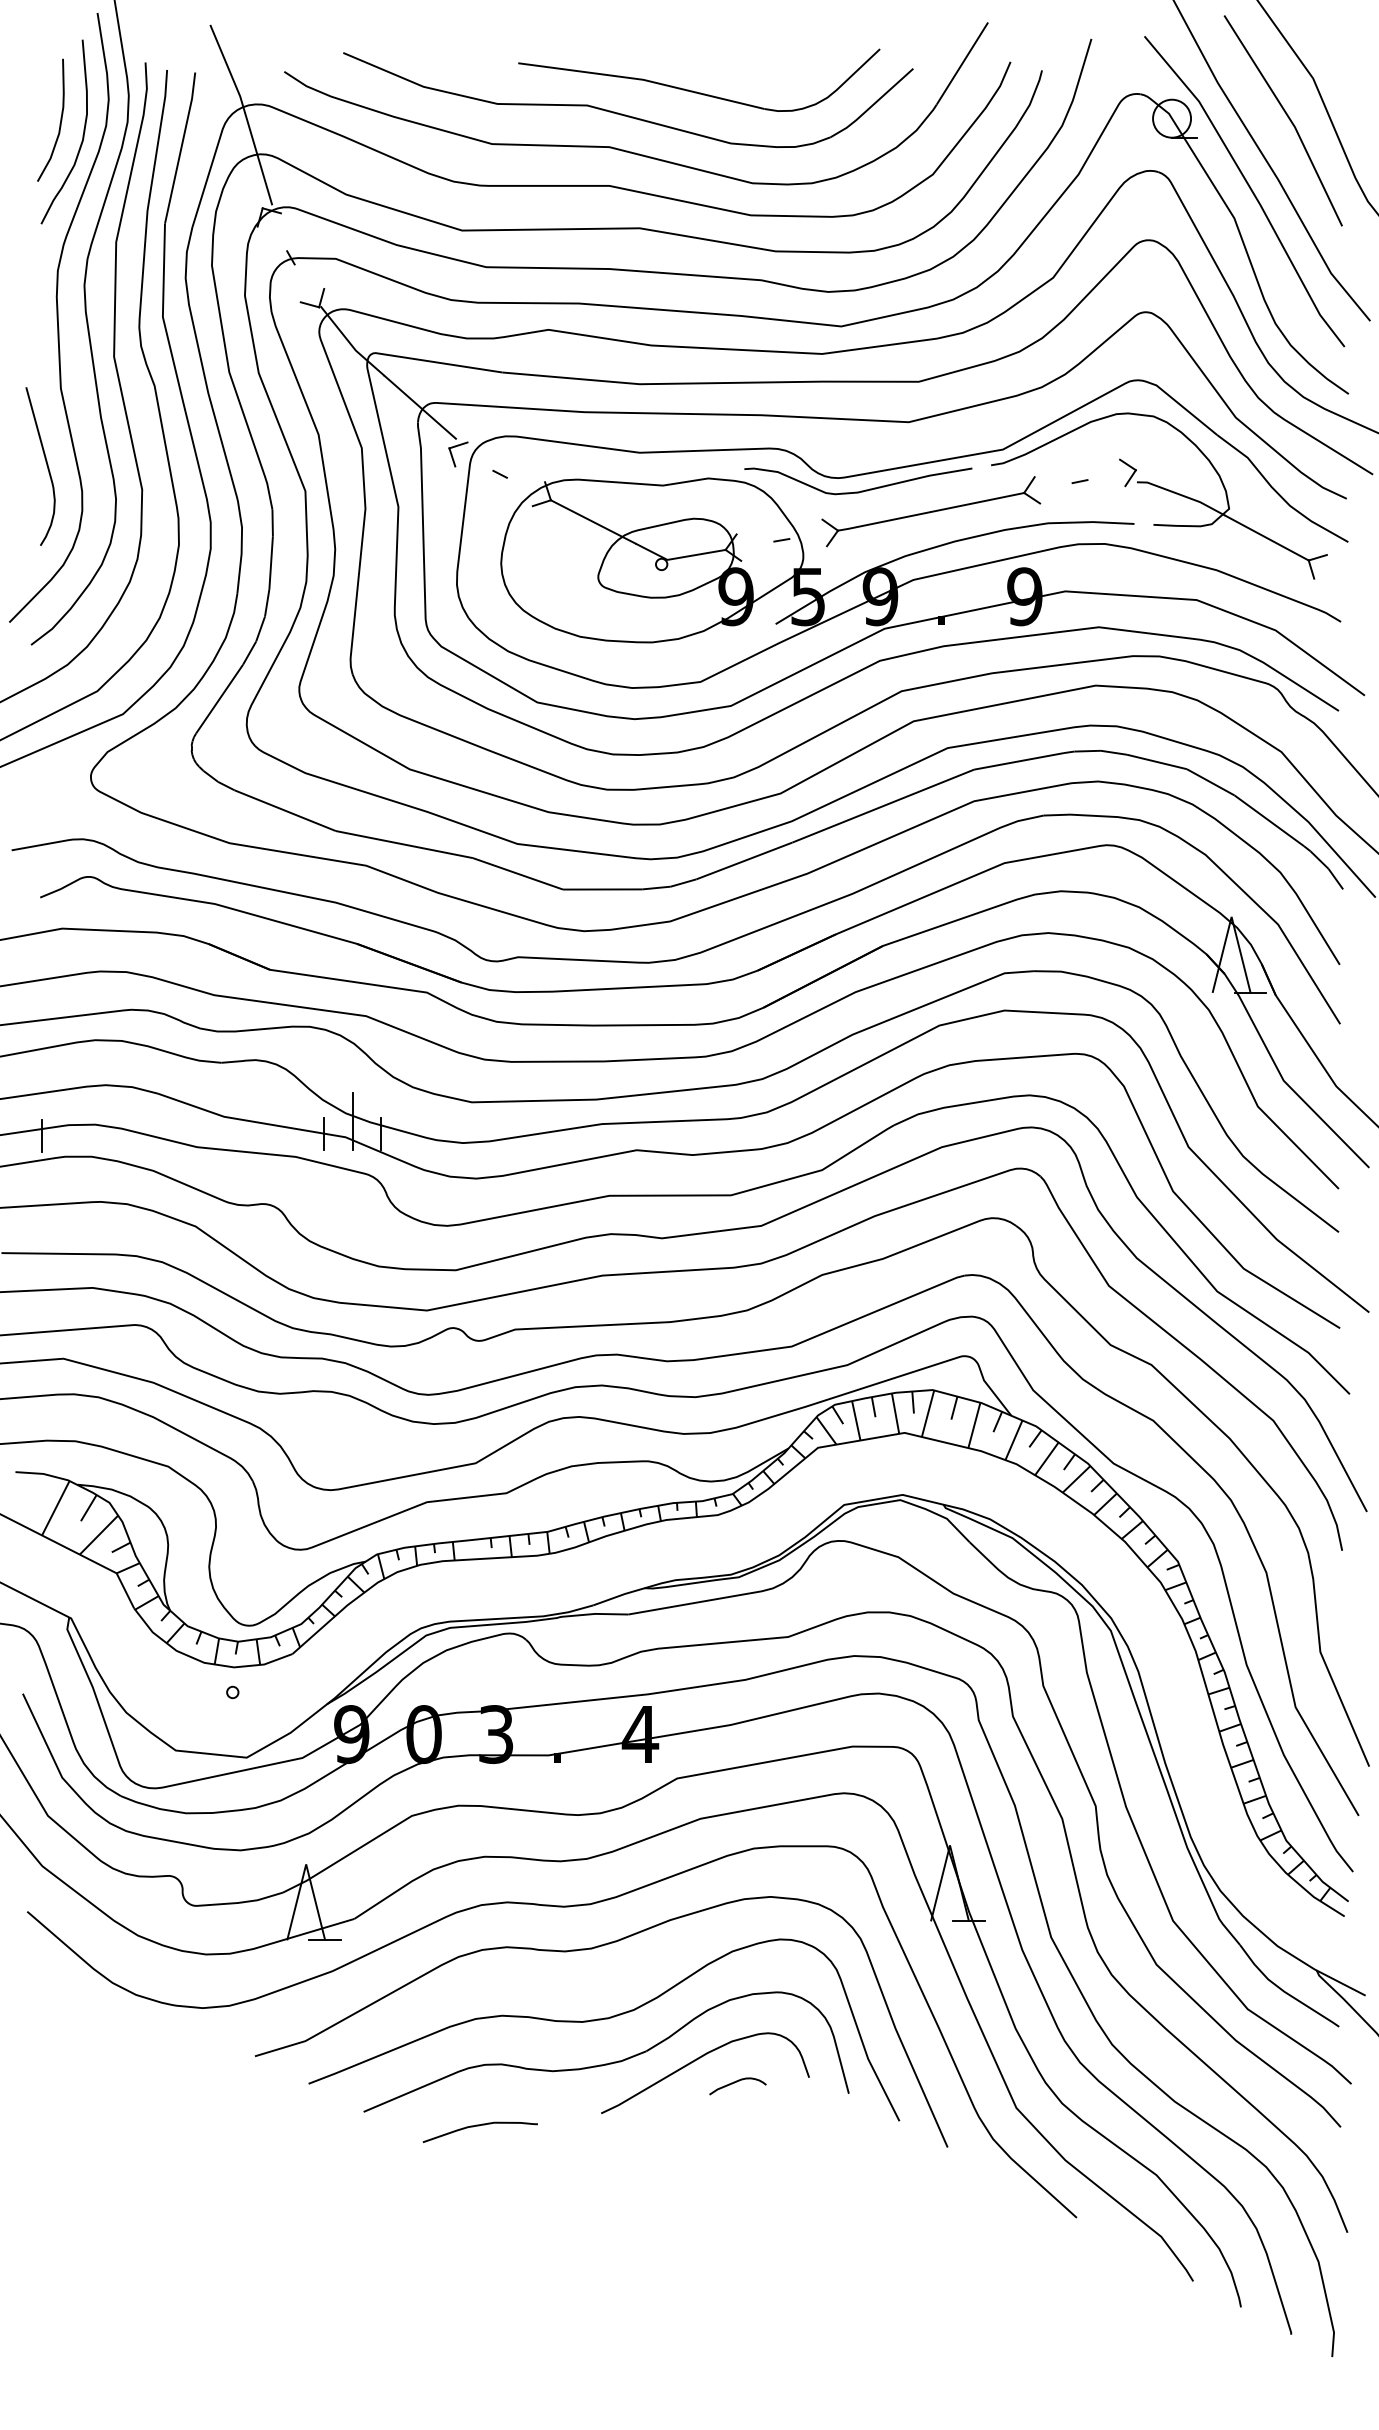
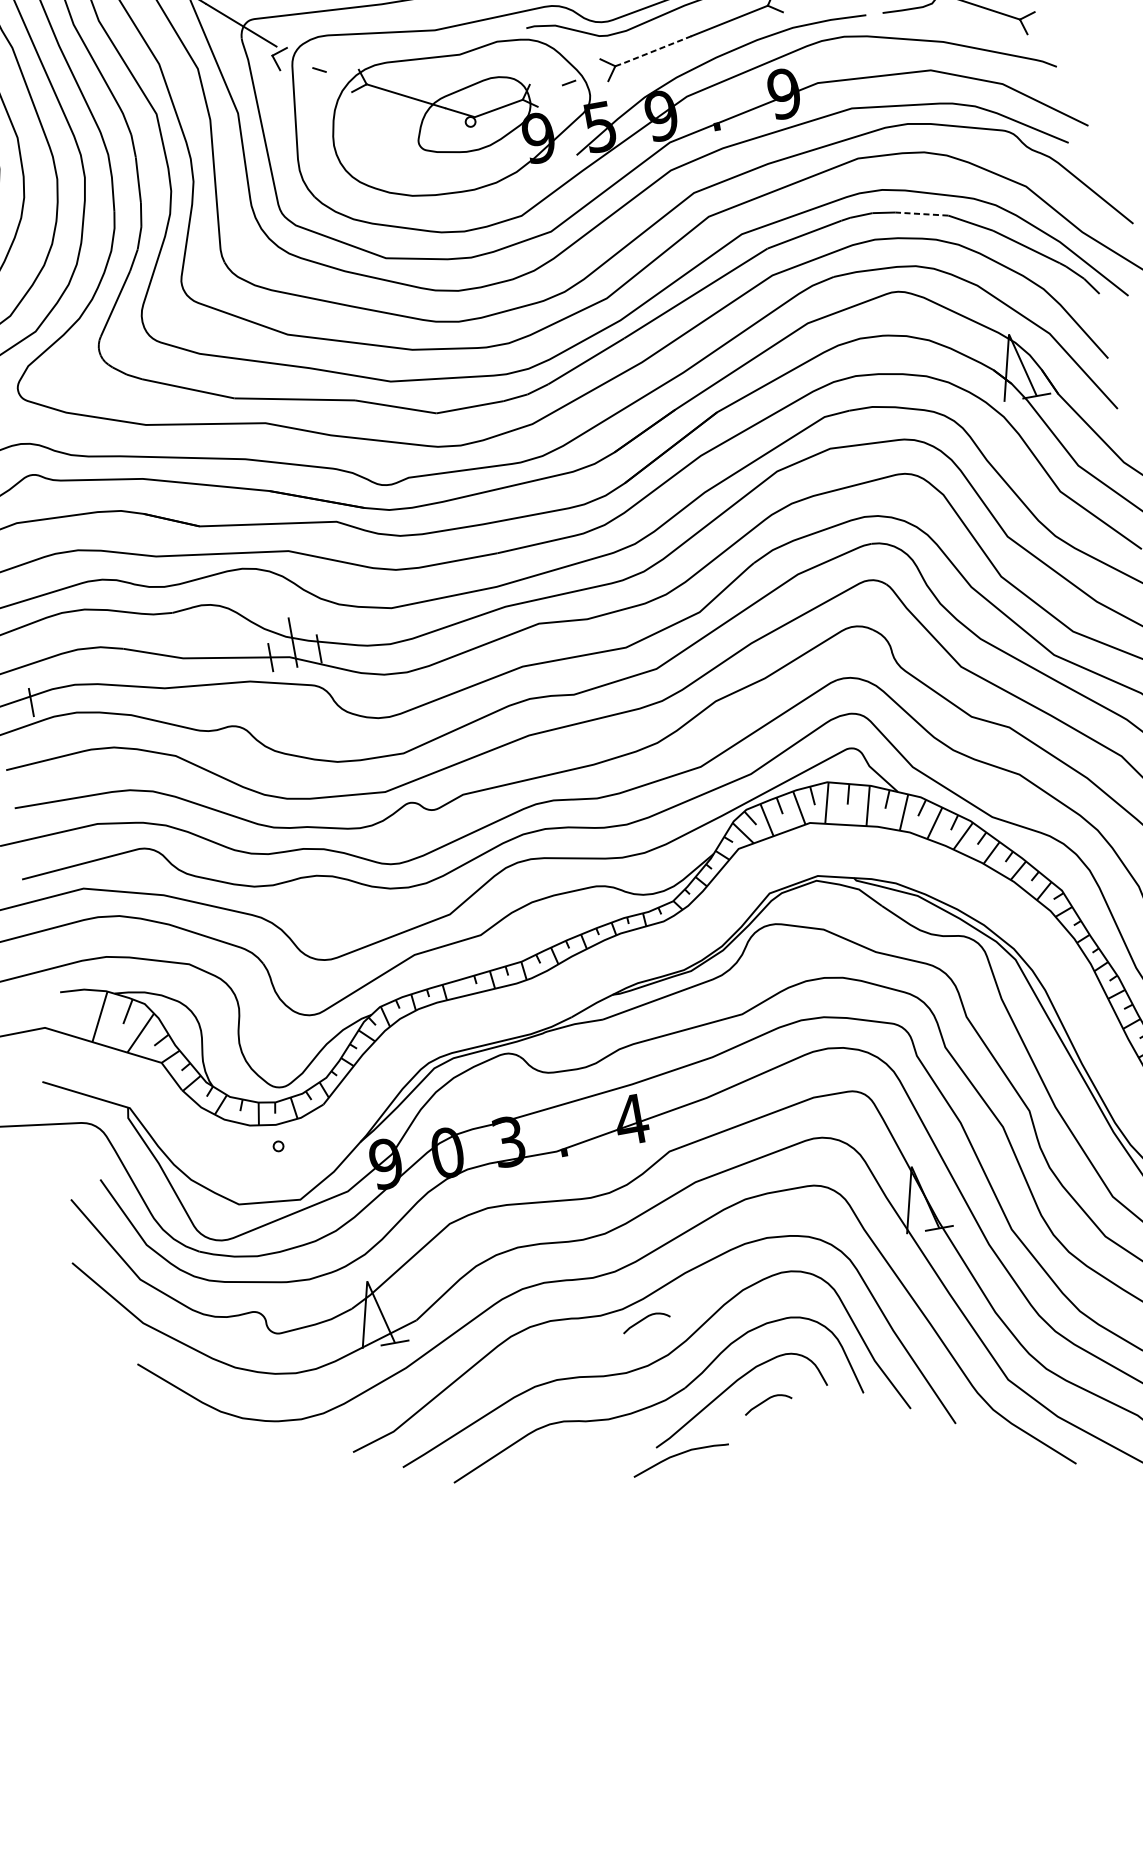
line: (884, 521) -> (653, 51), solid -> dashed
line: (1156, 761) -> (921, 213), solid -> dashed
curve: (615, 1964) -> (645, 1319), added
curve: (479, 2126) -> (679, 1455), moved

